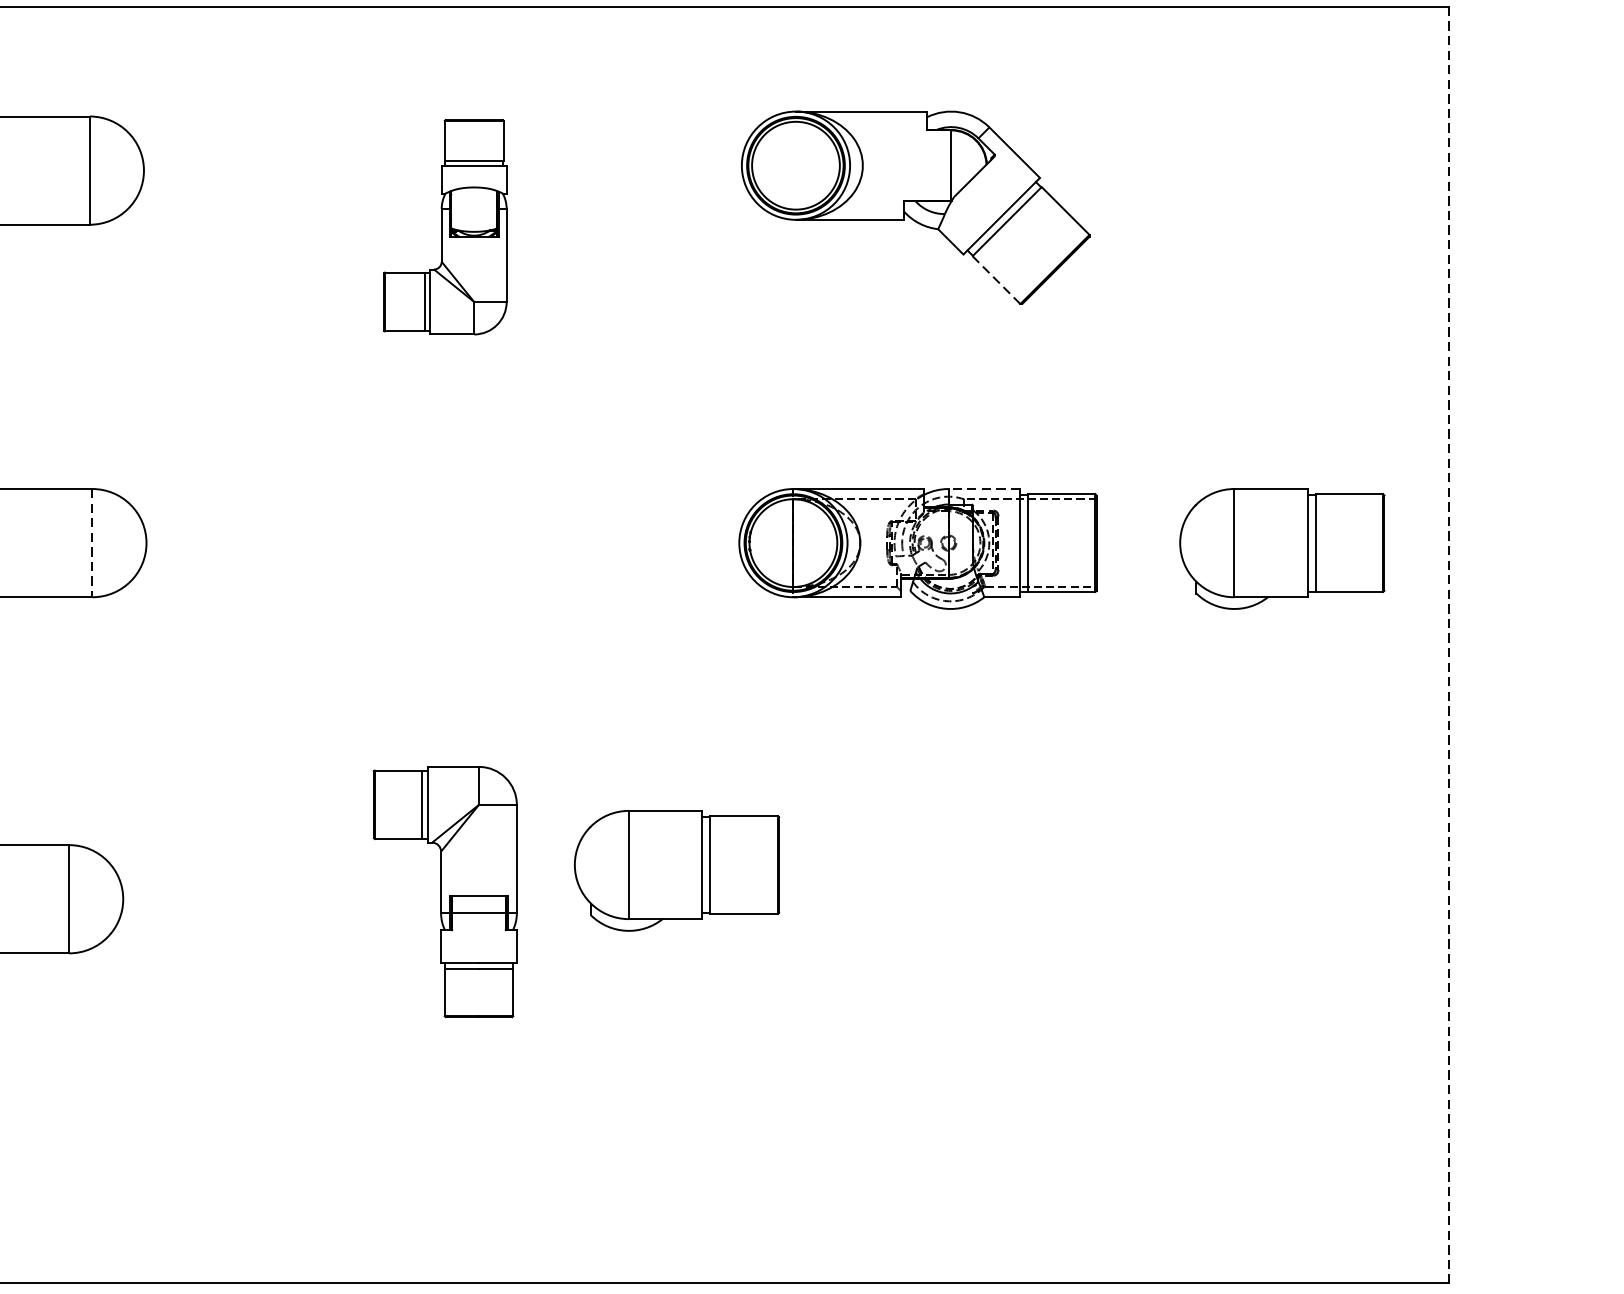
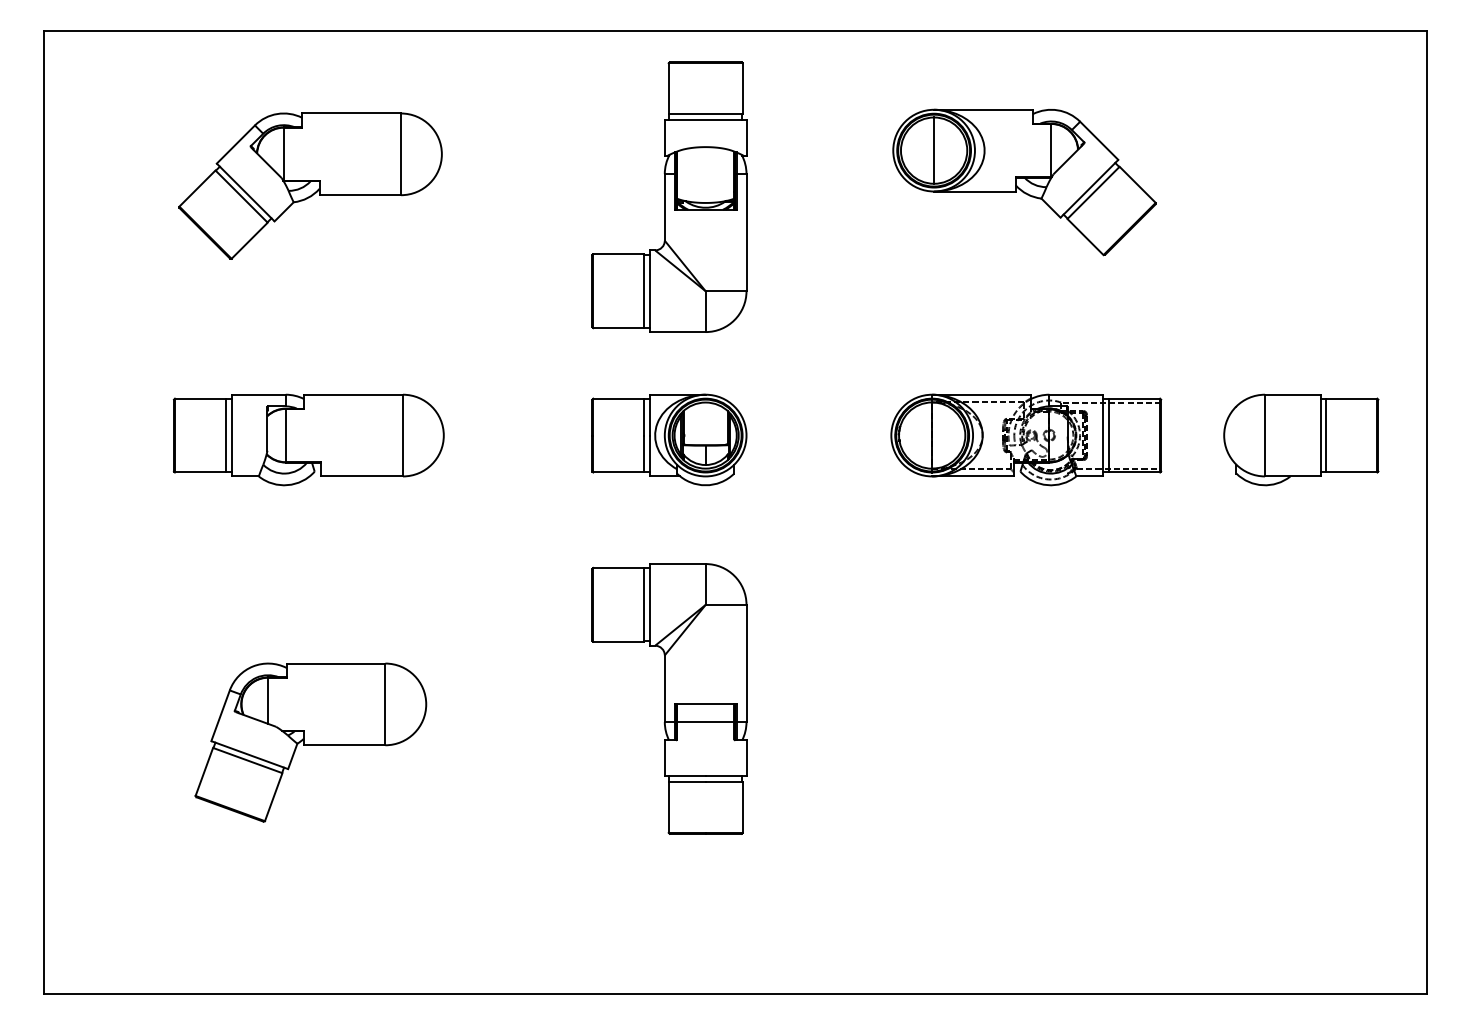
line: (796, 165) -> (934, 150), added
part: (445, 226) -> (669, 196), size x1.67
line: (996, 280) -> (1085, 237), dashed -> solid
line: (984, 488) -> (1076, 394), dashed -> solid
line: (91, 543) -> (402, 435), dashed -> solid
part: (445, 548) -> (669, 439), added
line: (1448, 645) -> (1426, 512), dashed -> solid
part: (677, 870) -> (844, 682), removed
part: (445, 891) -> (669, 698), size x1.43

